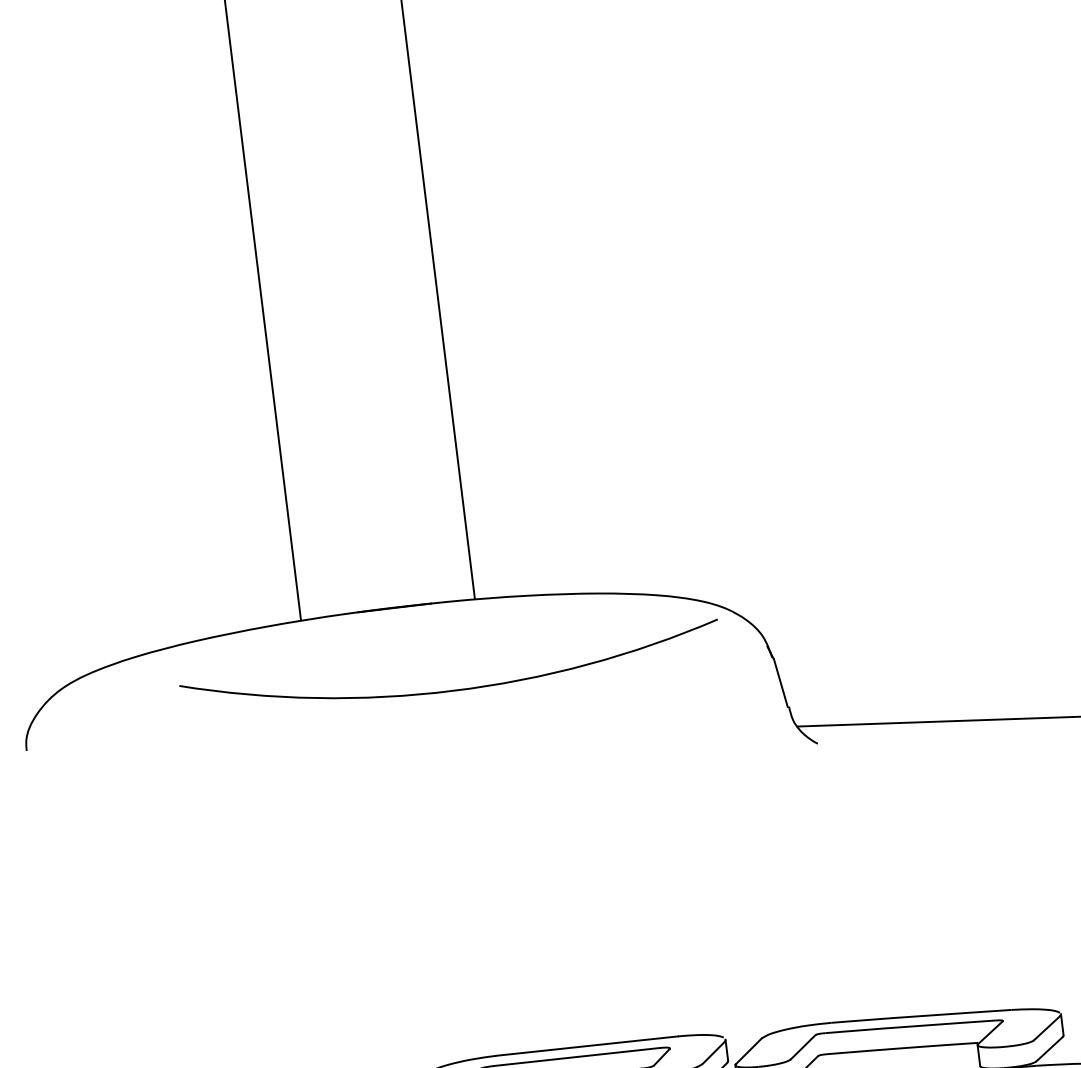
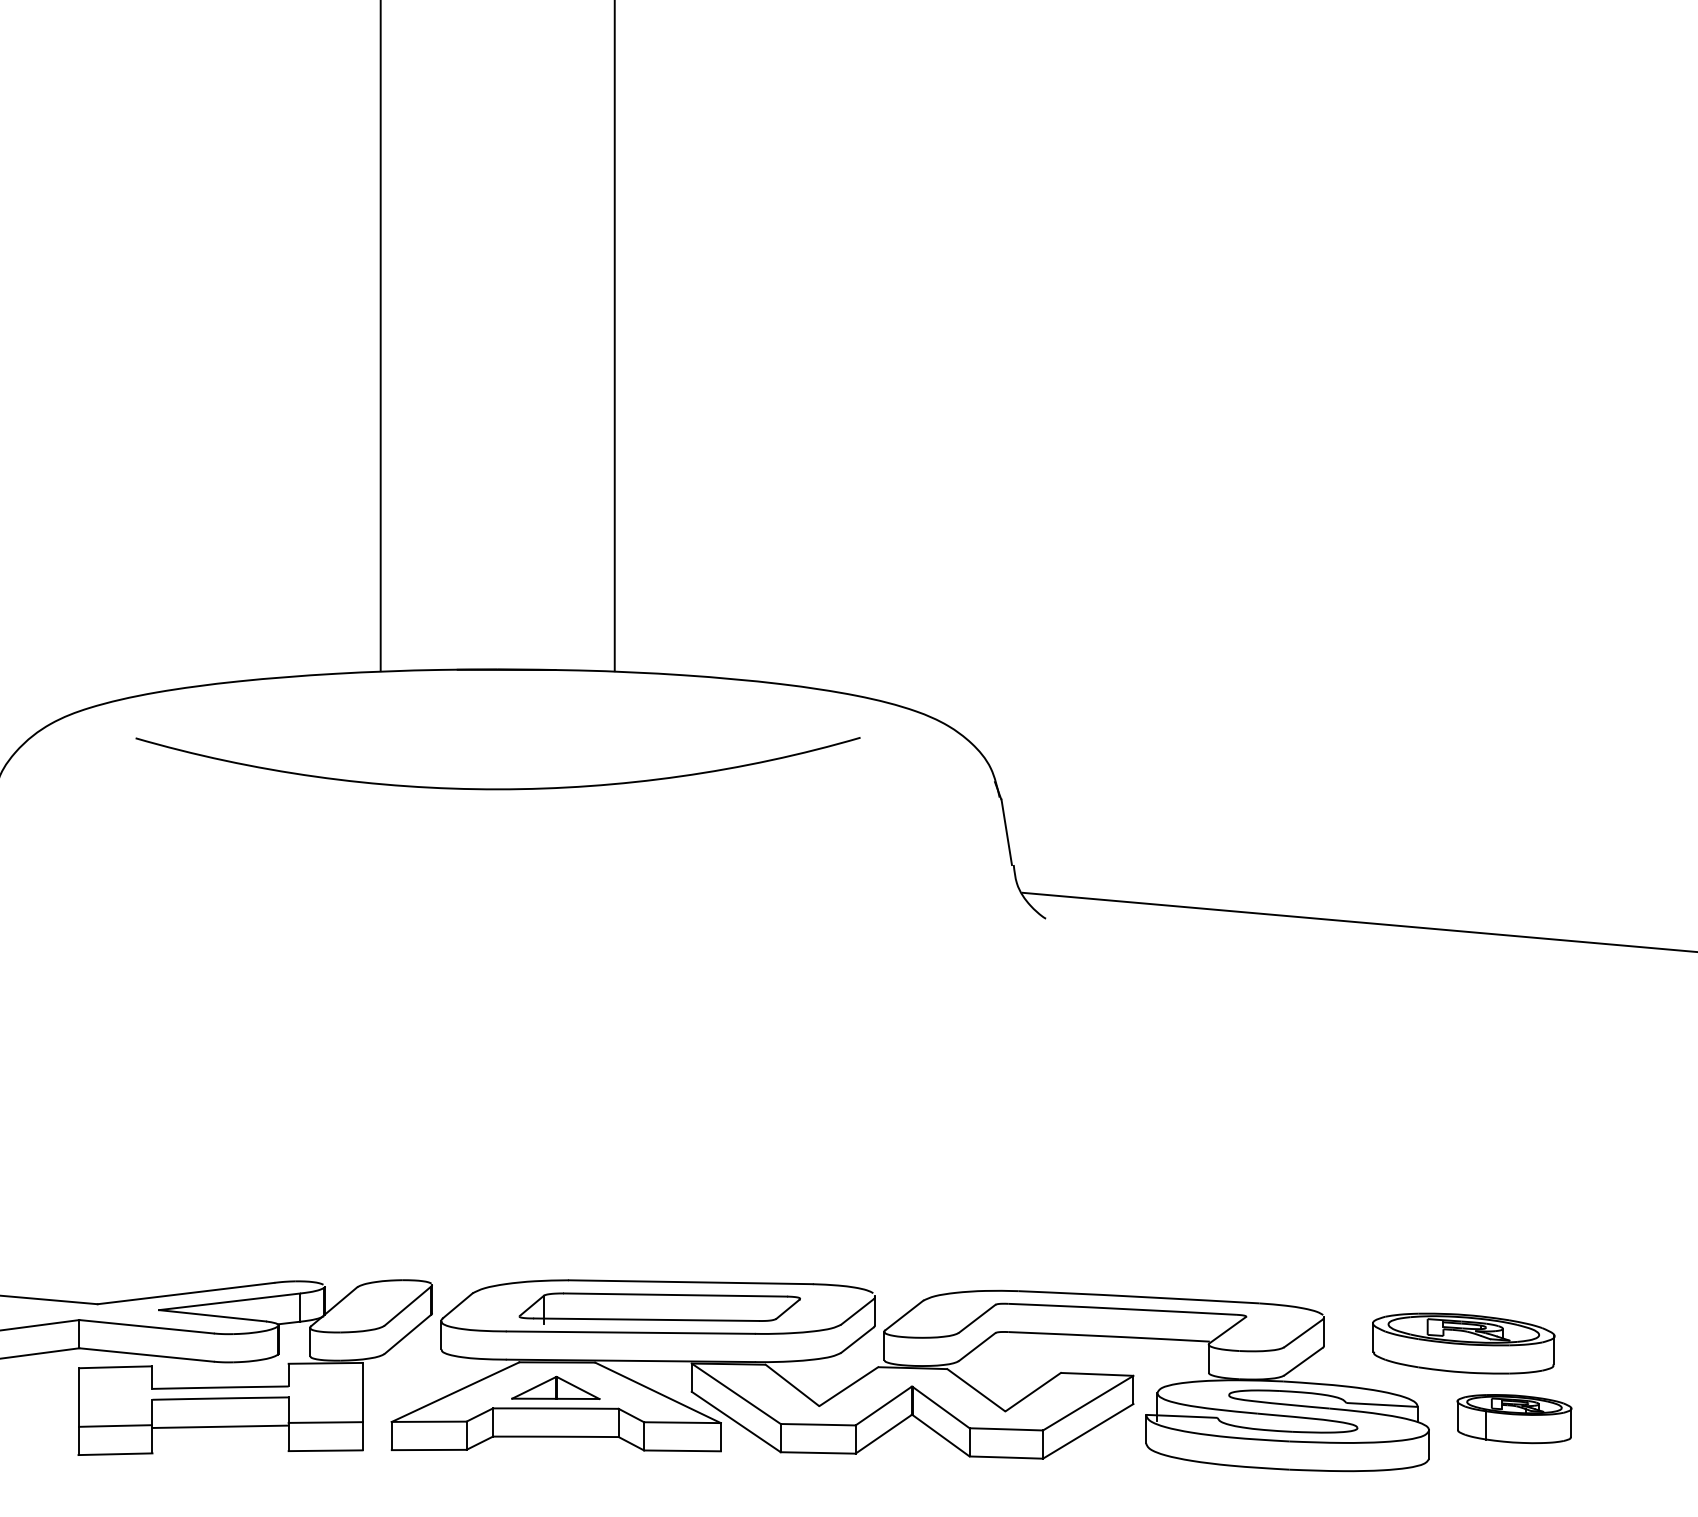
arc: (452, 690) -> (497, 788), moved

